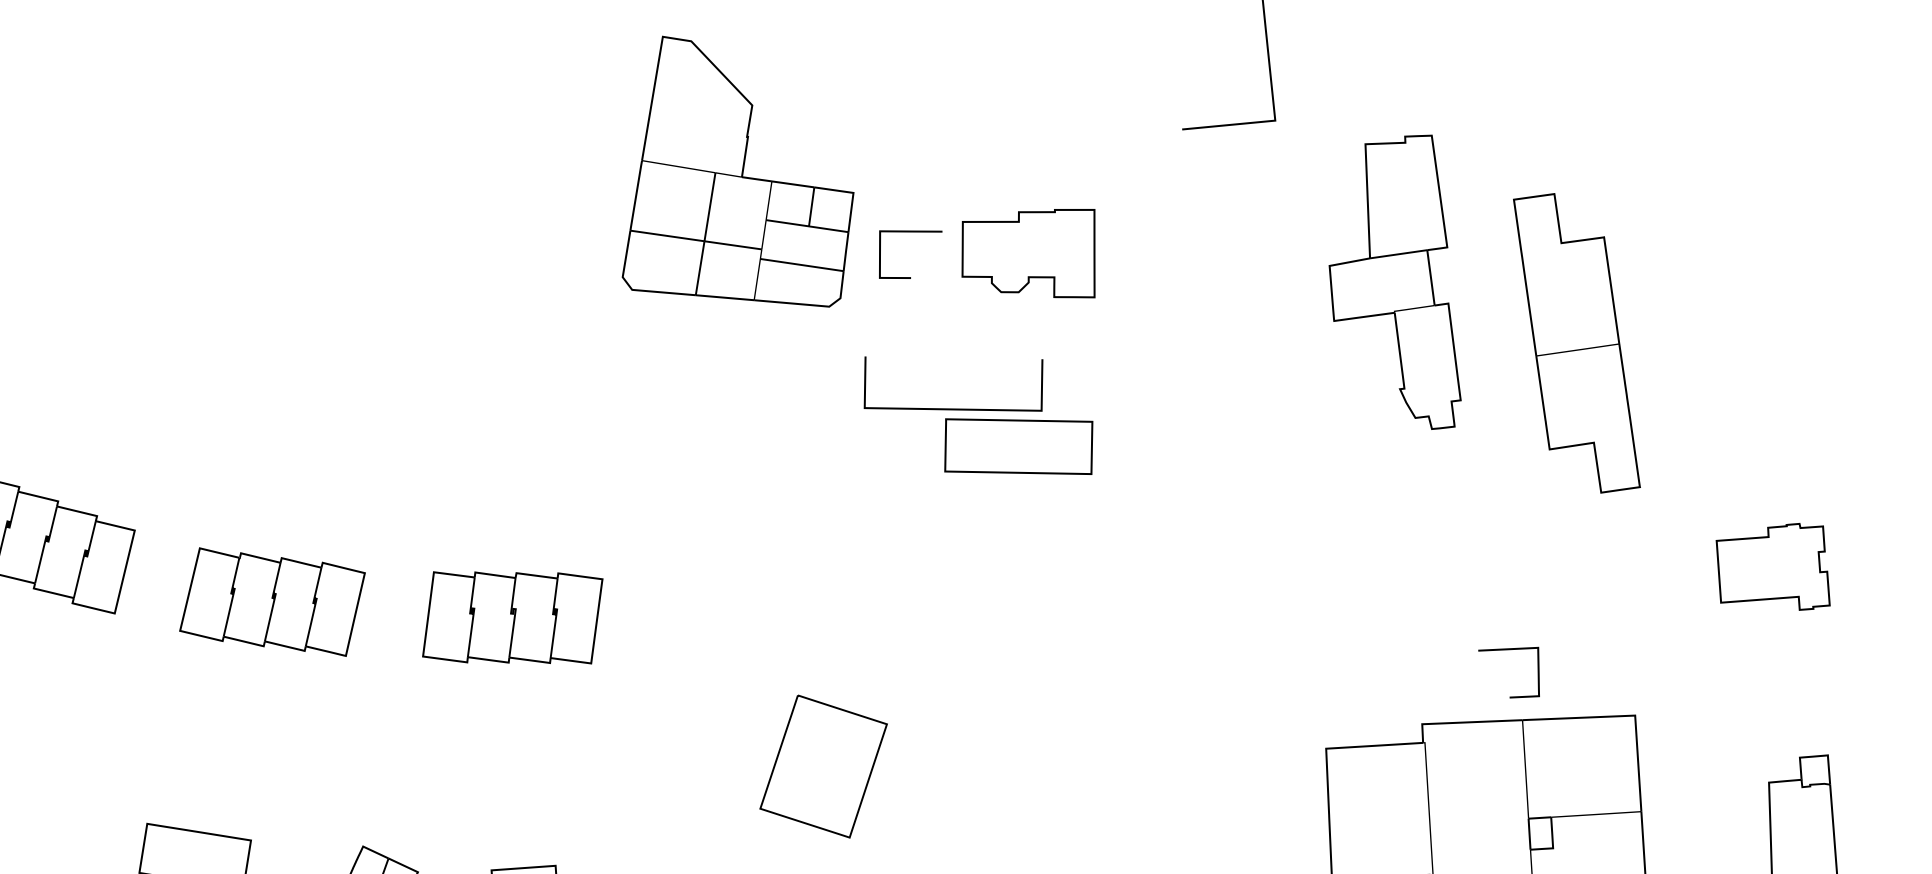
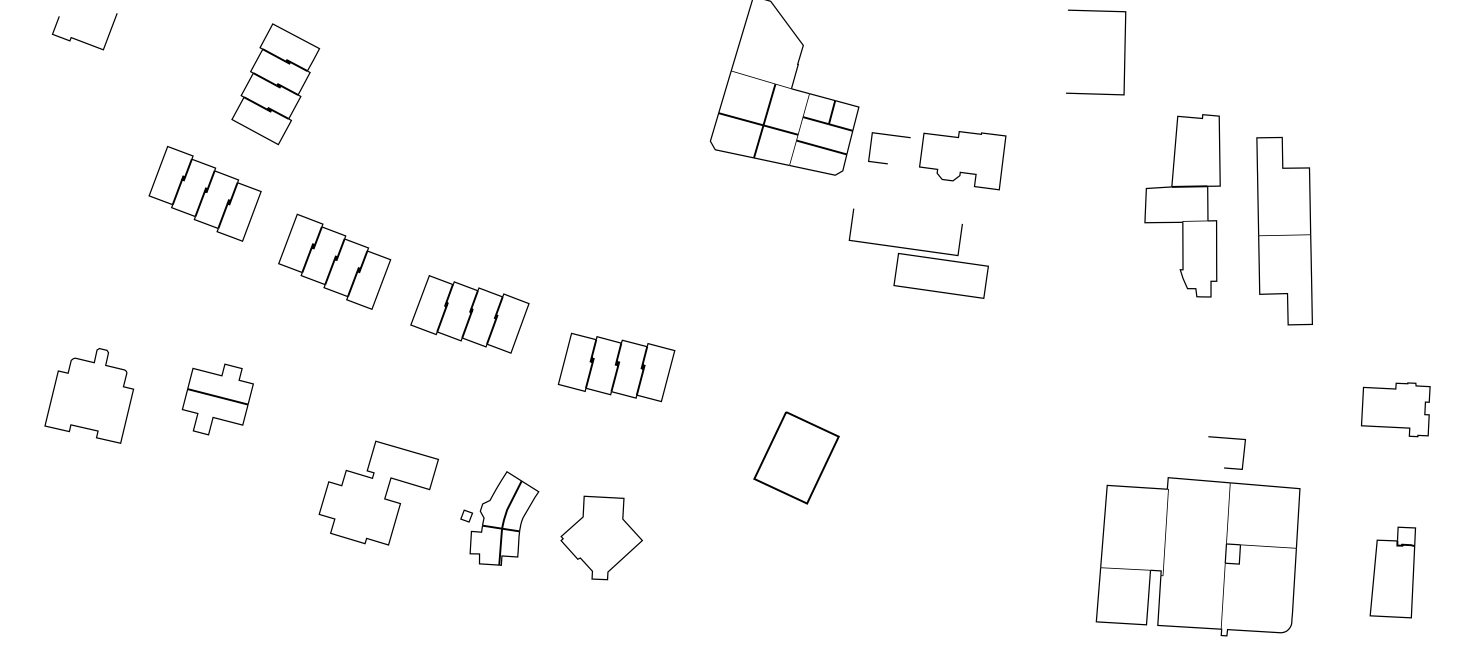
part: (1576, 342) -> (1284, 230), moved
part: (512, 617) -> (616, 367), moved

